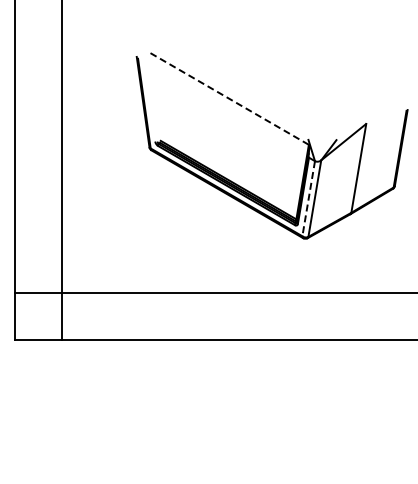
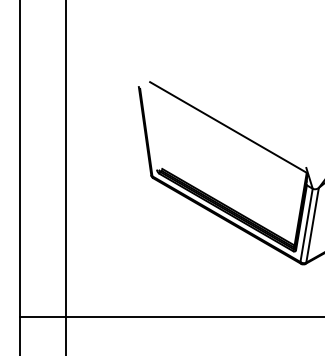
line: (228, 98) -> (228, 127), dashed -> solid
line: (308, 199) -> (306, 226), dashed -> solid

